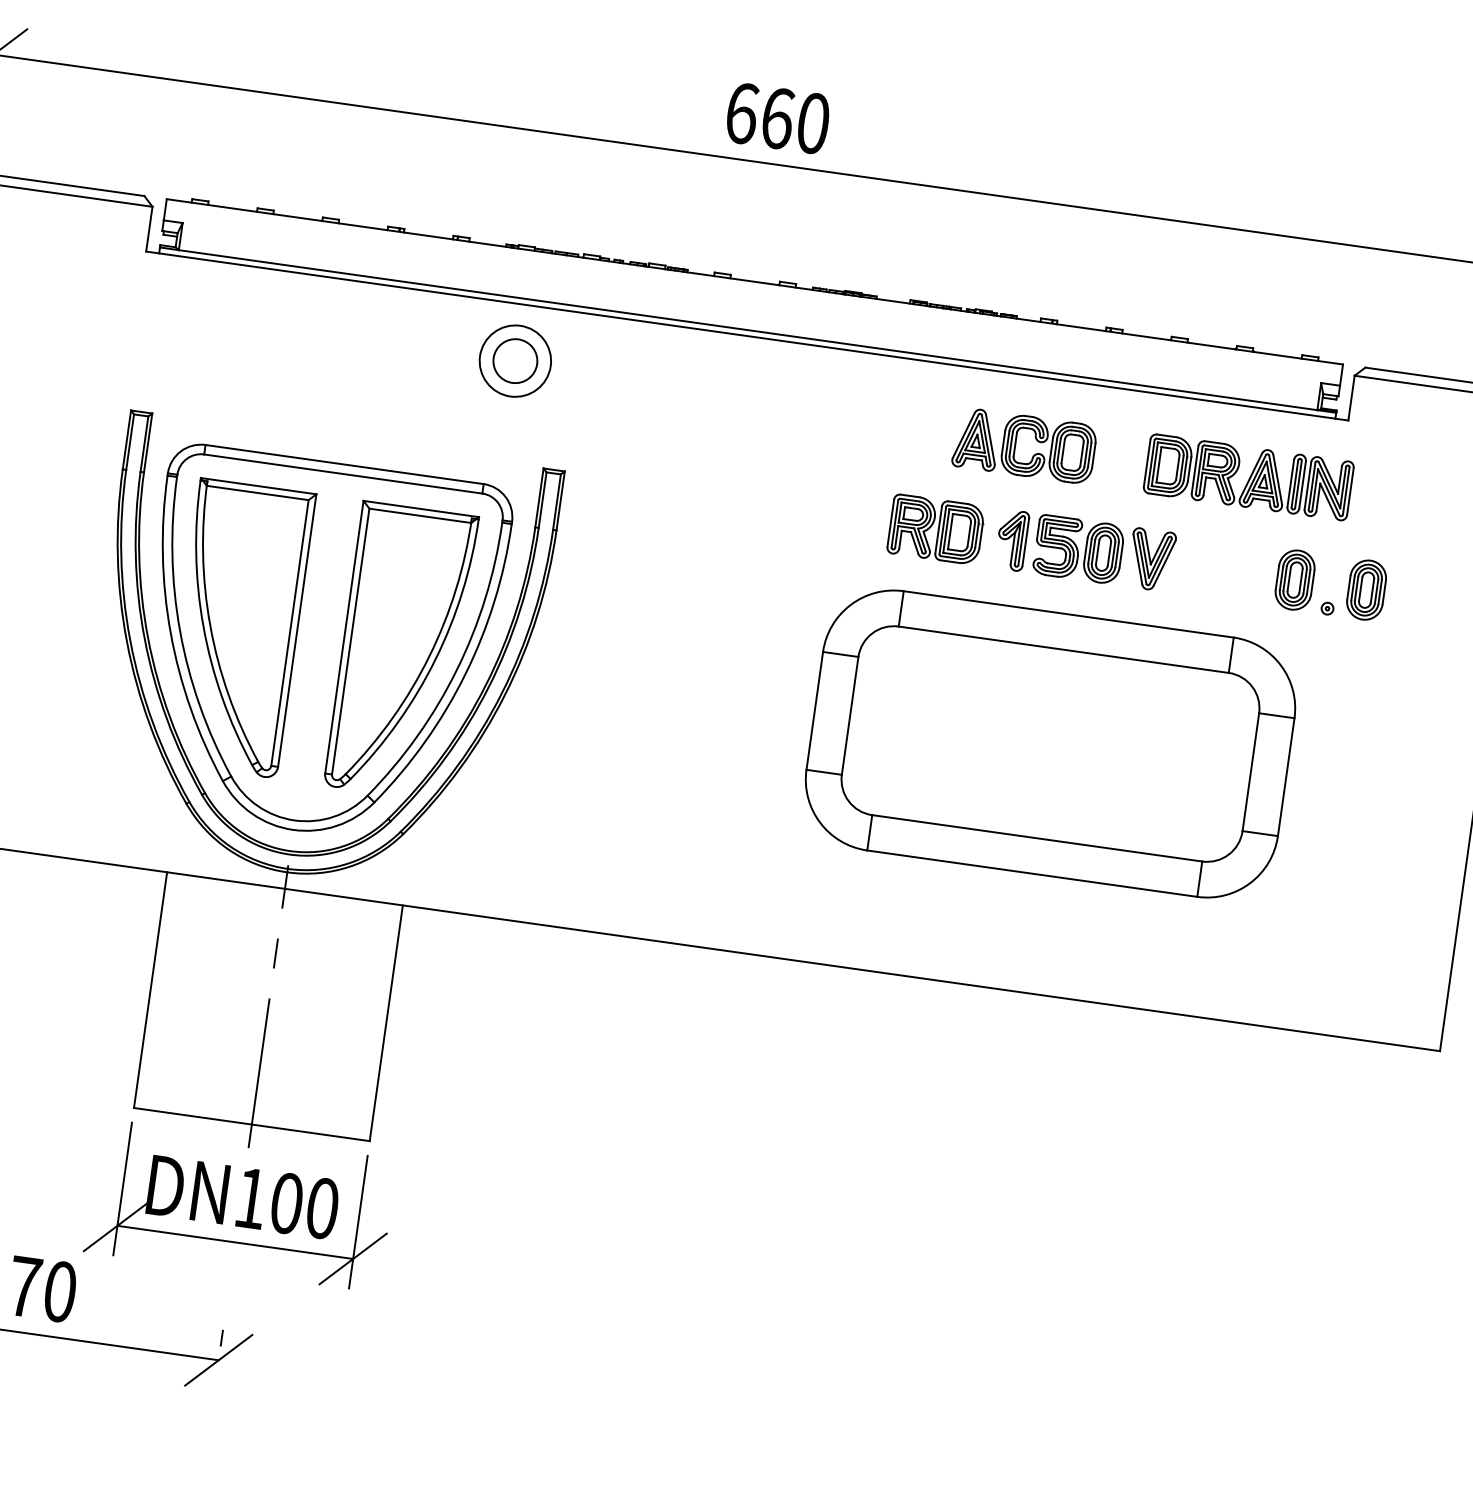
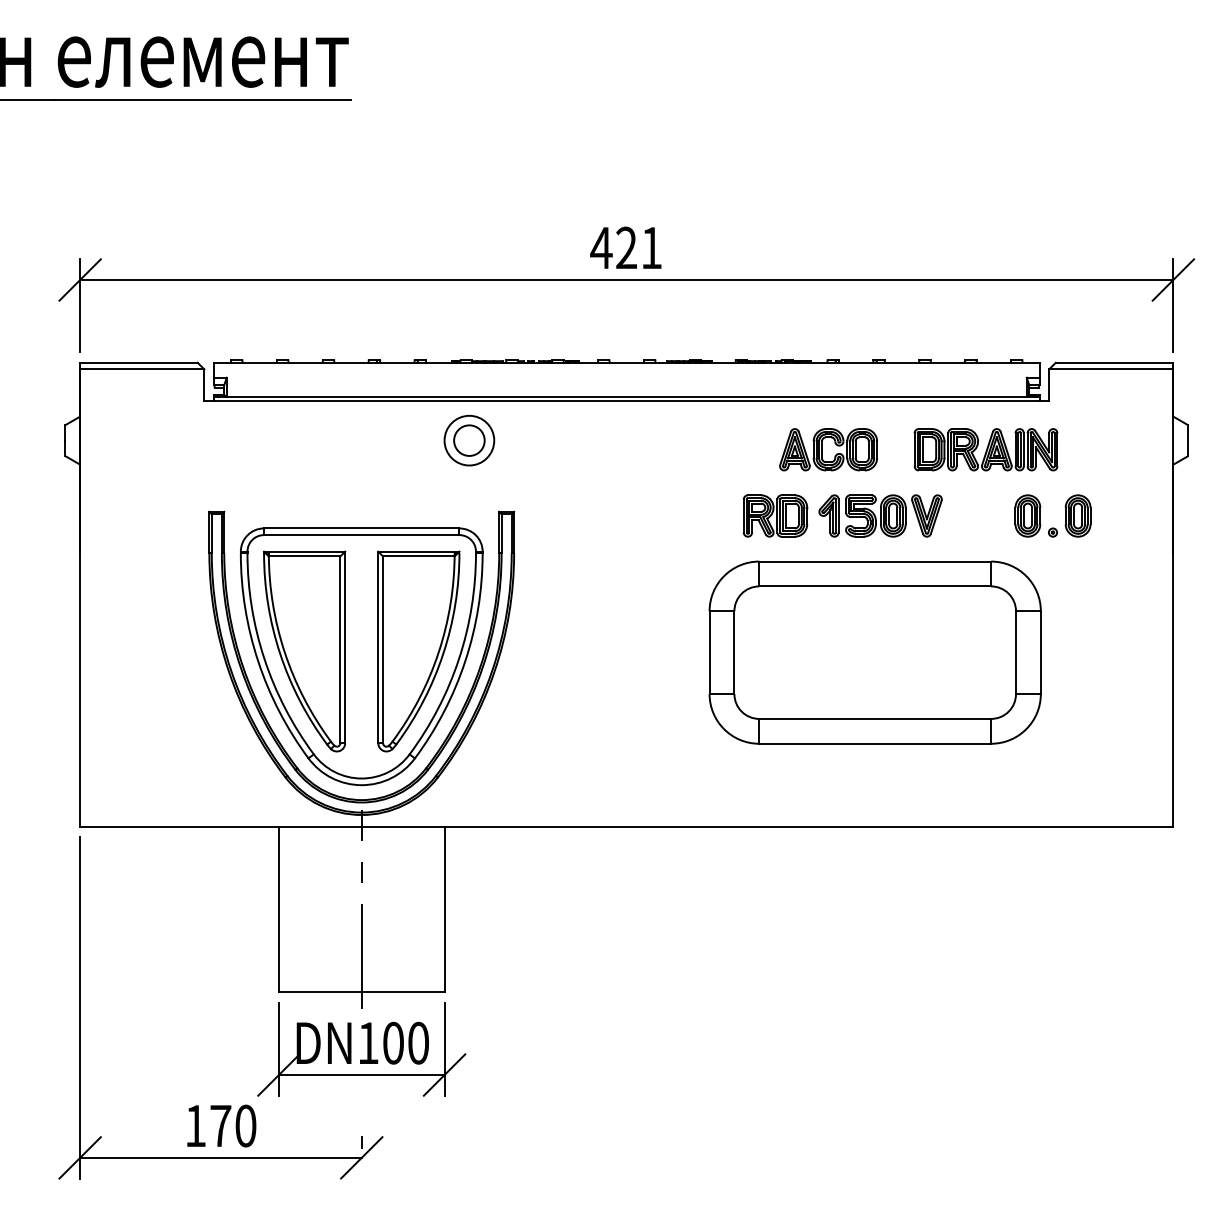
text: (777, 117) -> (626, 247), 660 -> 421

